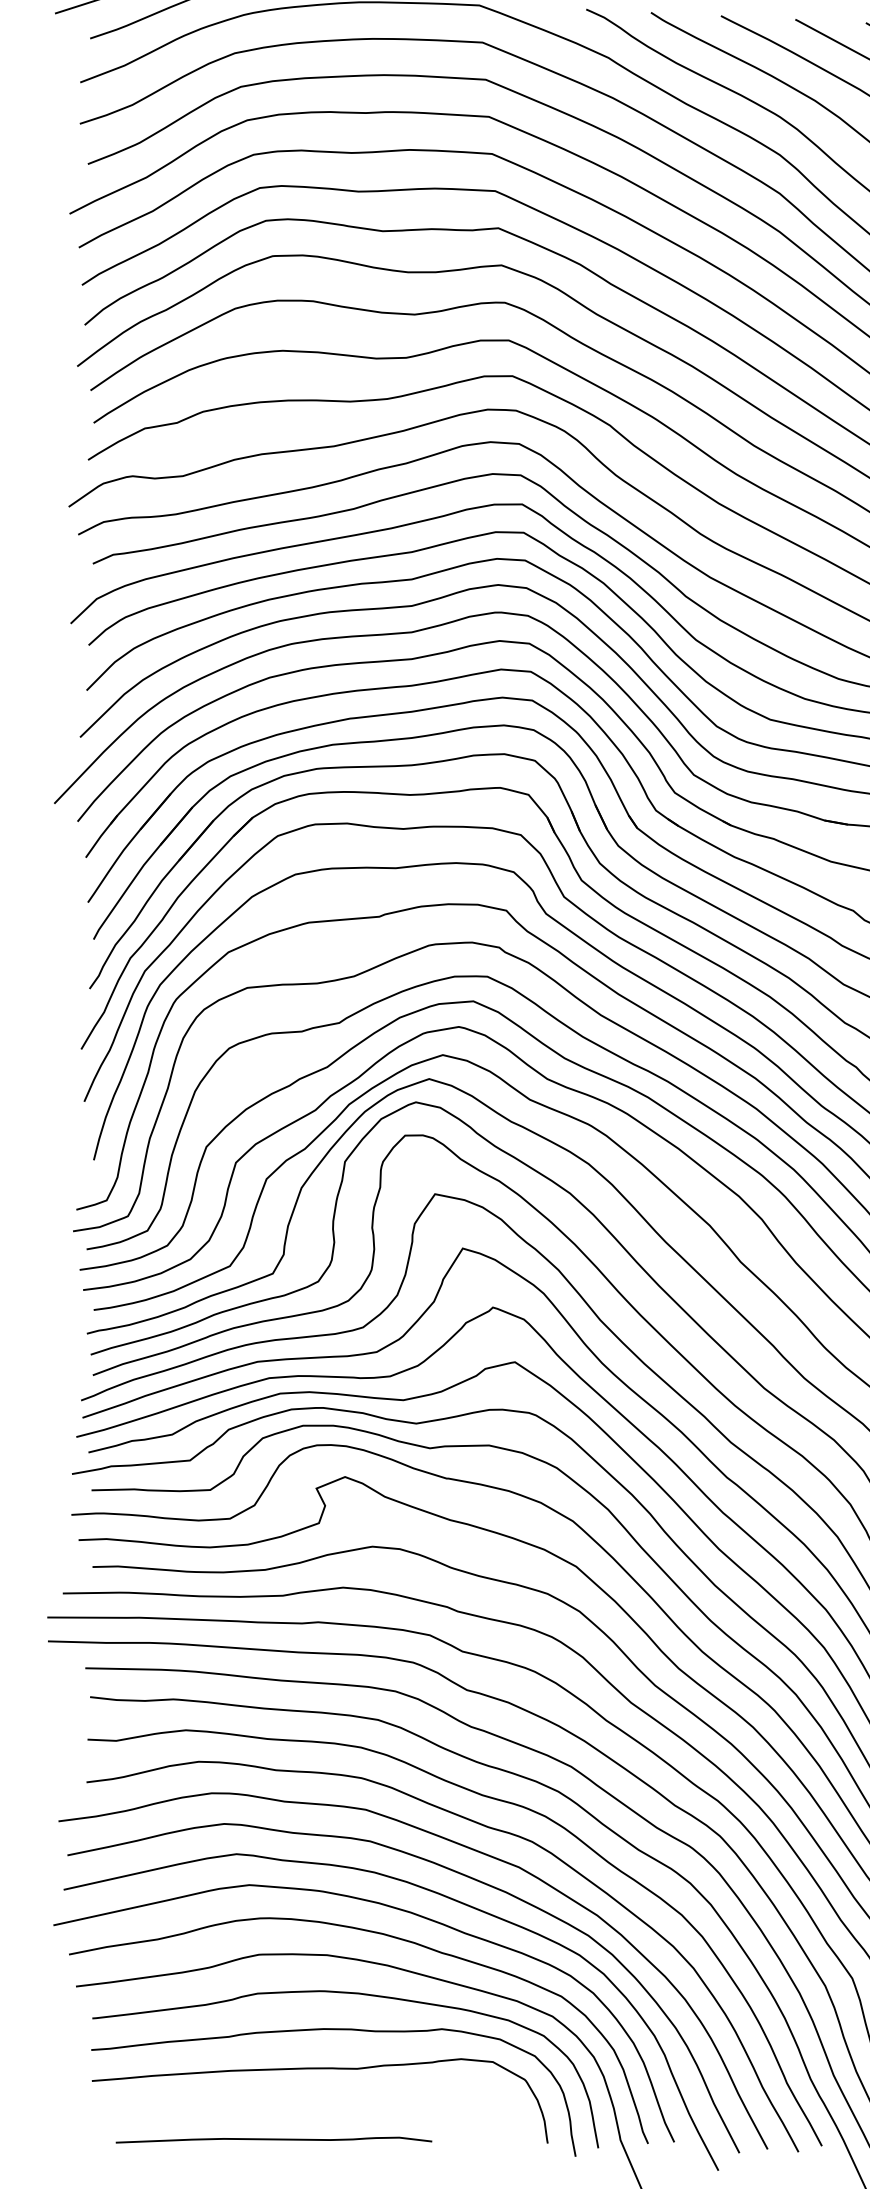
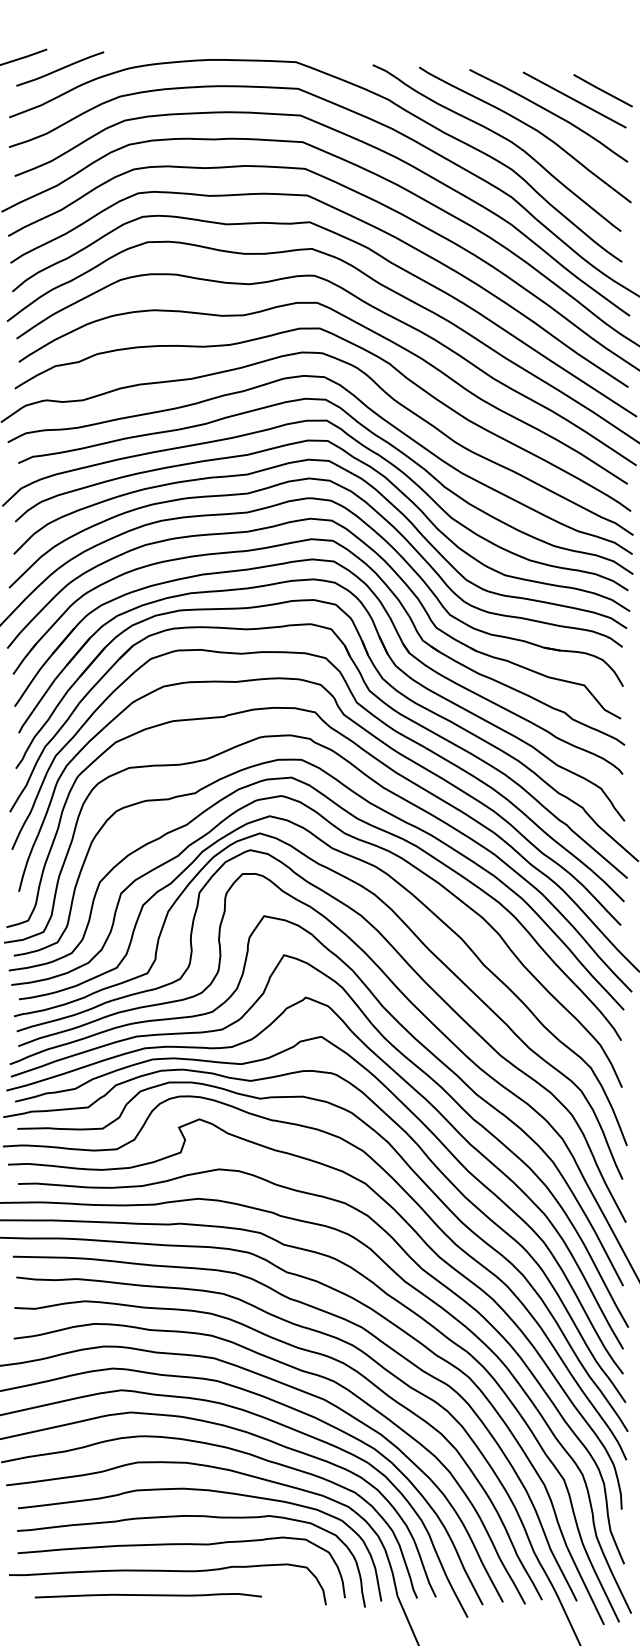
curve: (300, 2106) -> (167, 1571), added

